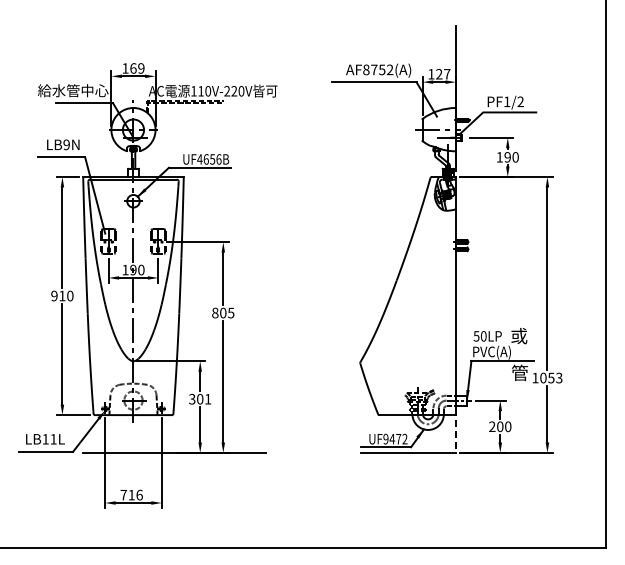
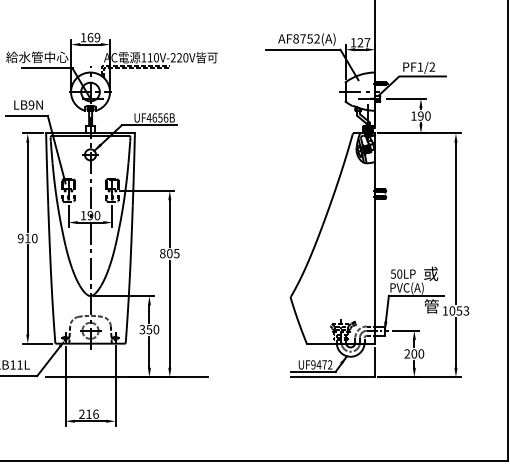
text: (203, 398) -> (152, 328), 301 -> 350
line: (455, 437) -> (374, 363), dashed -> solid
text: (123, 494) -> (81, 413), 716 -> 216

